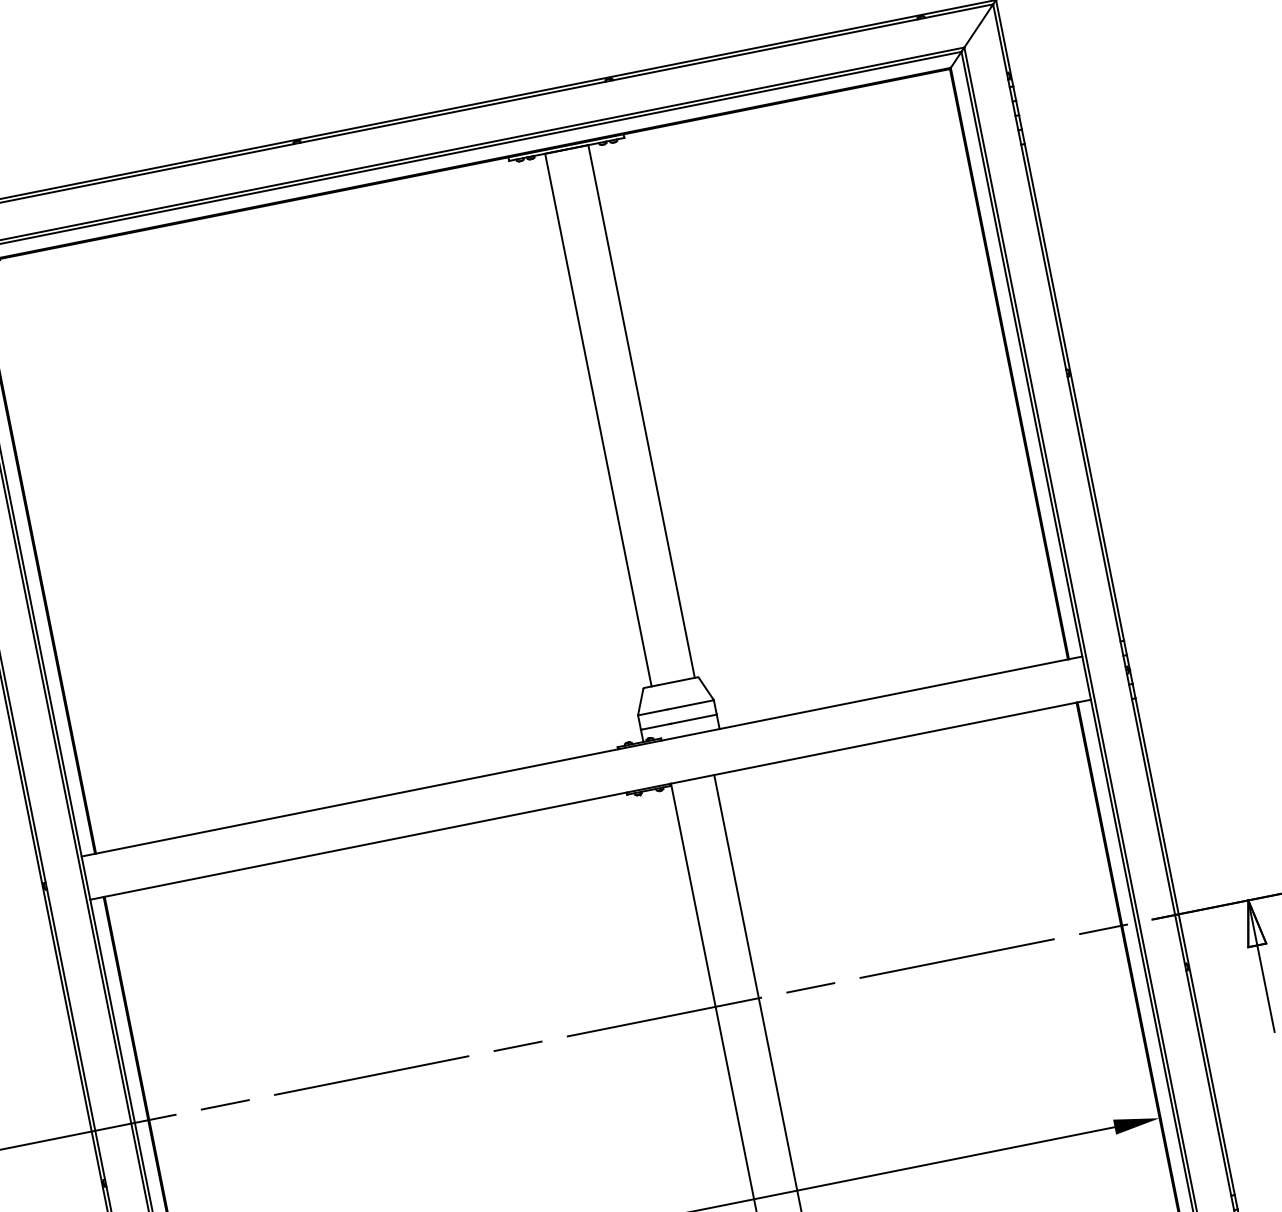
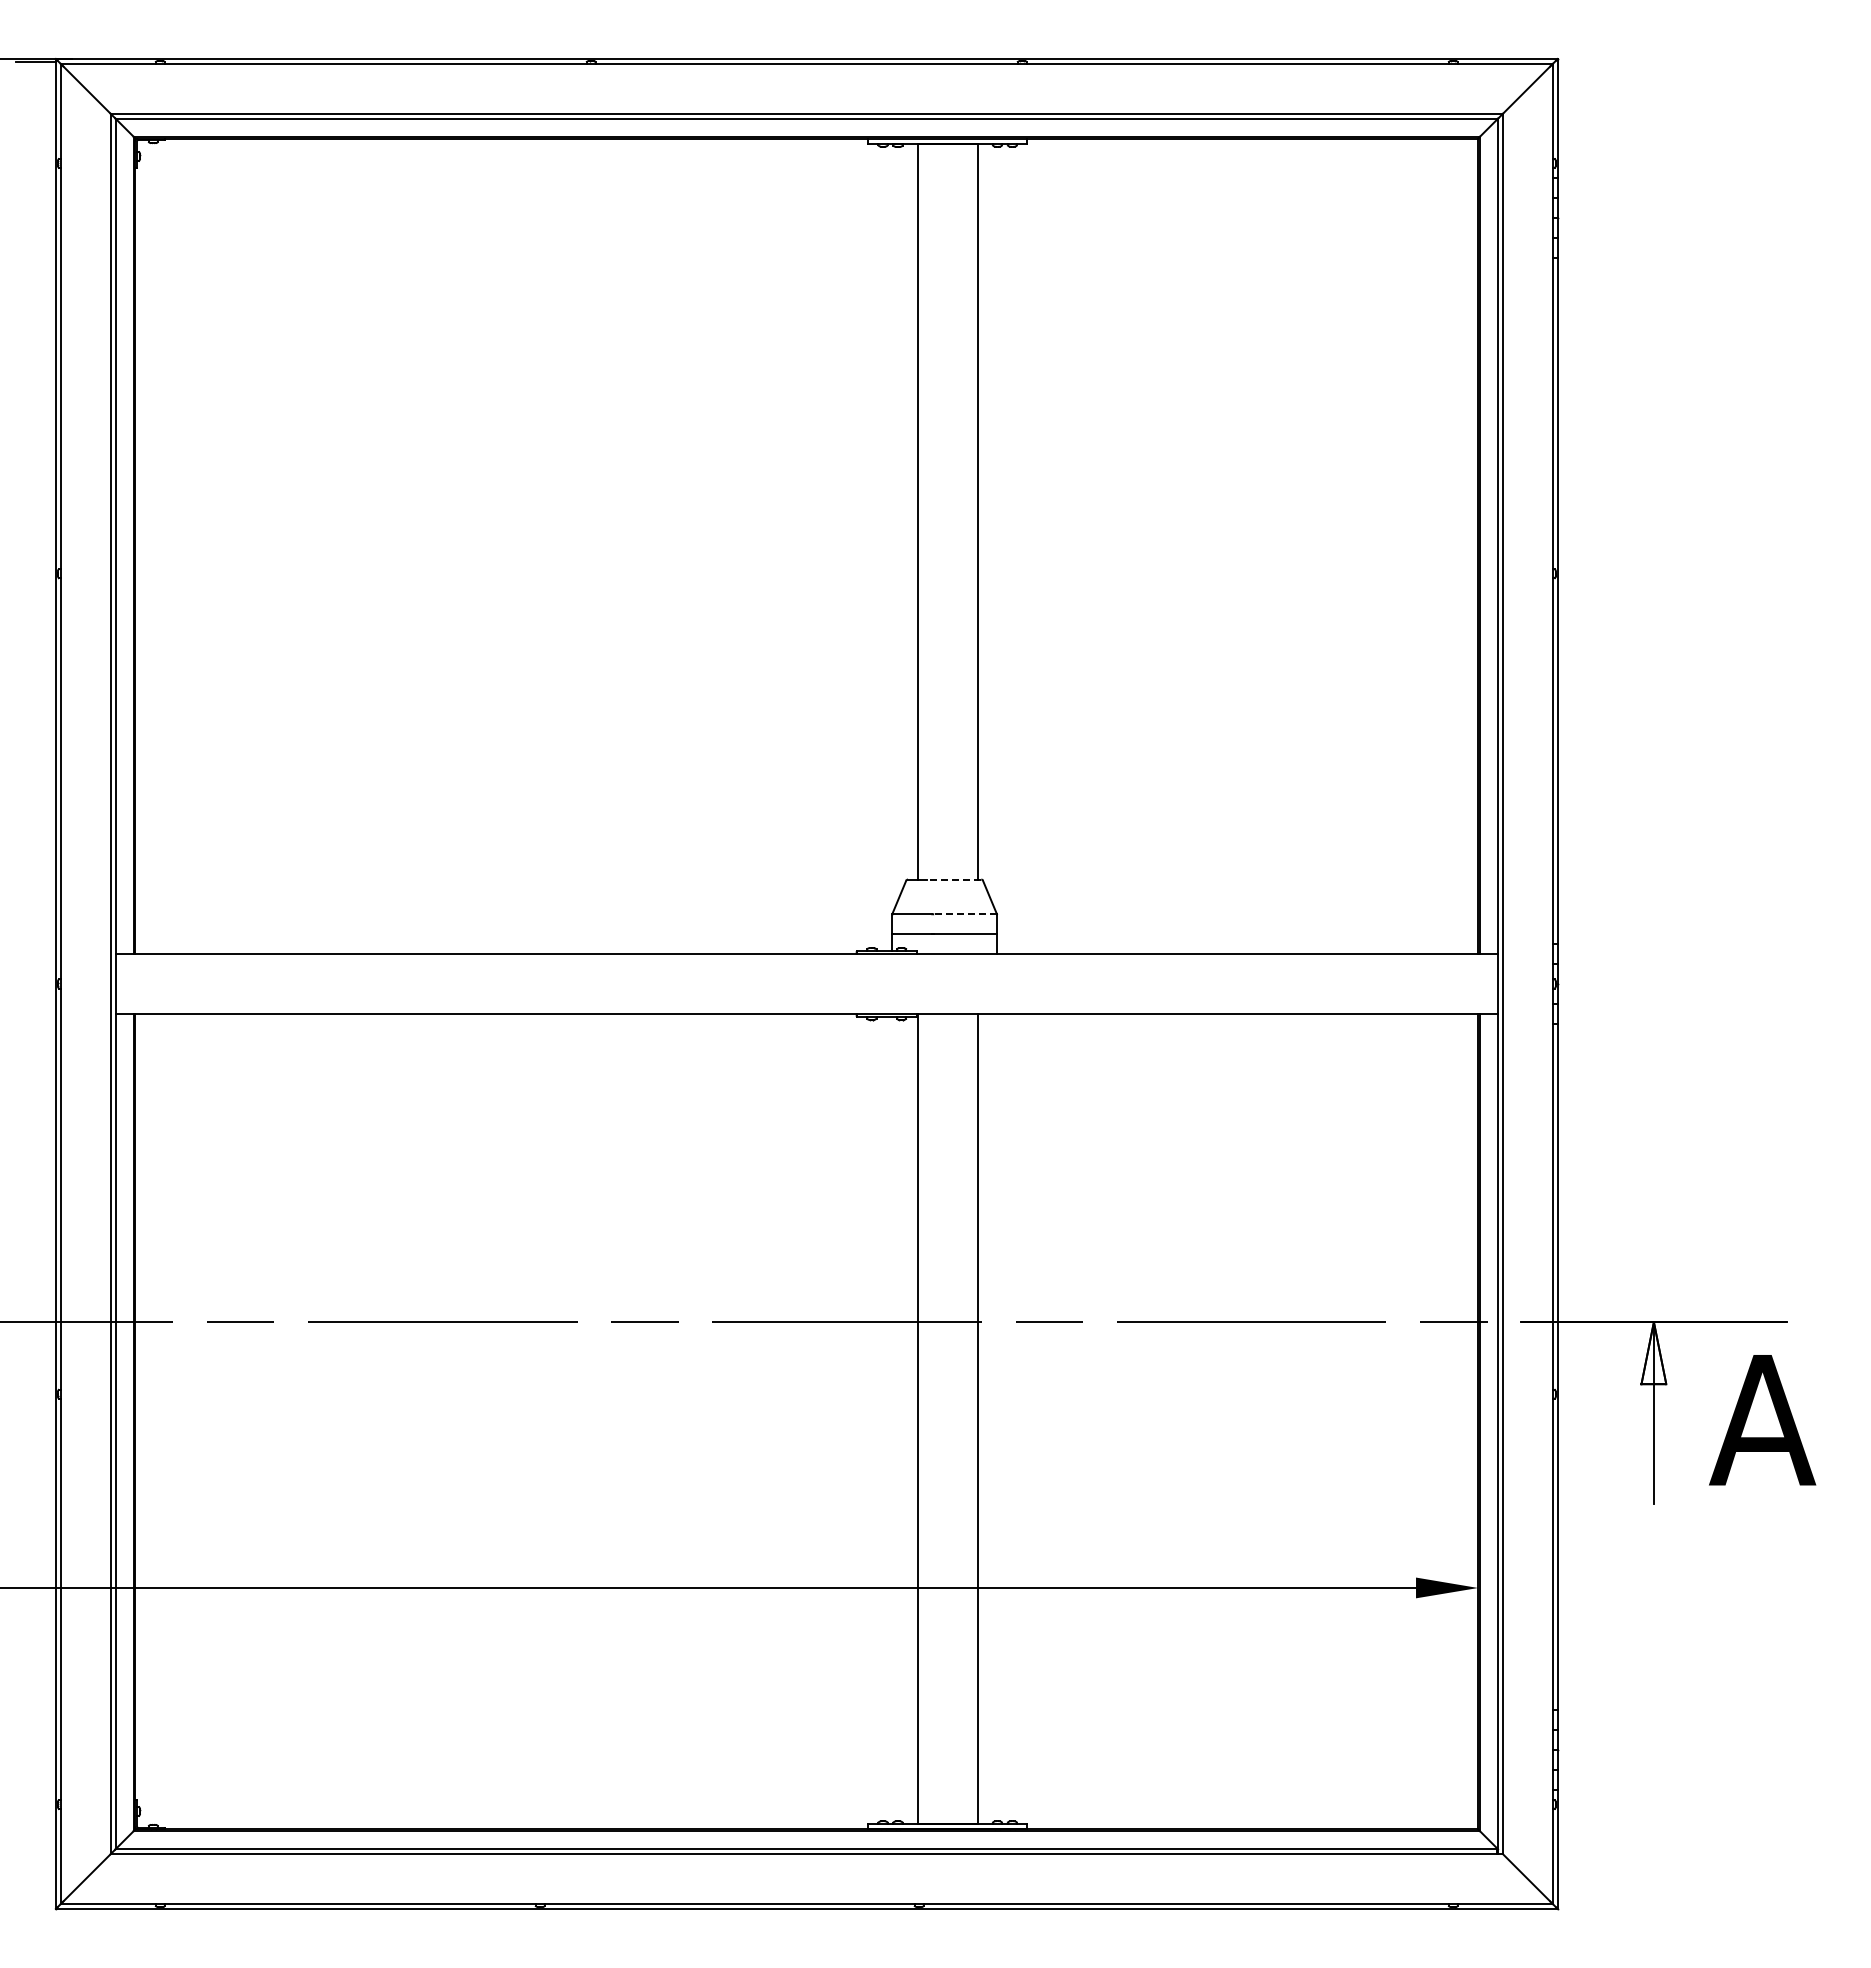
line: (677, 681) -> (953, 879), solid -> dashed
line: (691, 704) -> (965, 914), solid -> dashed

